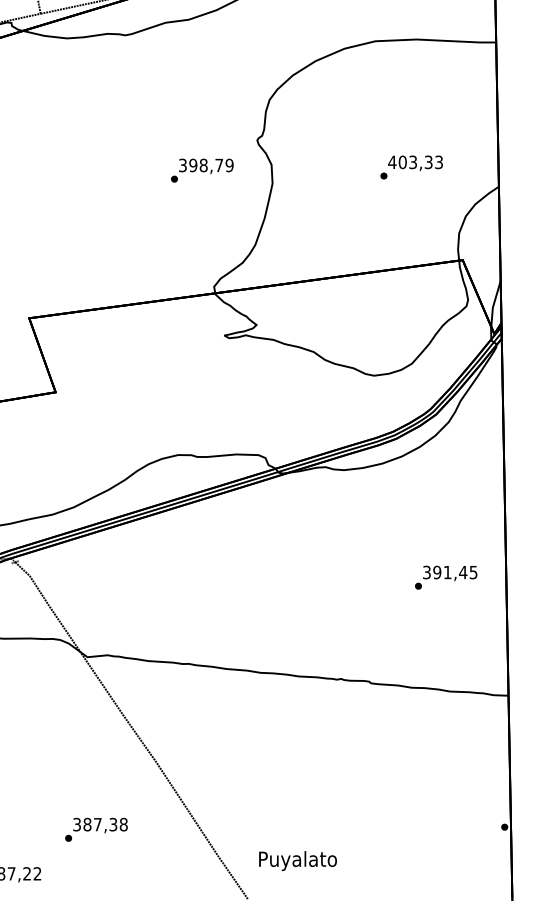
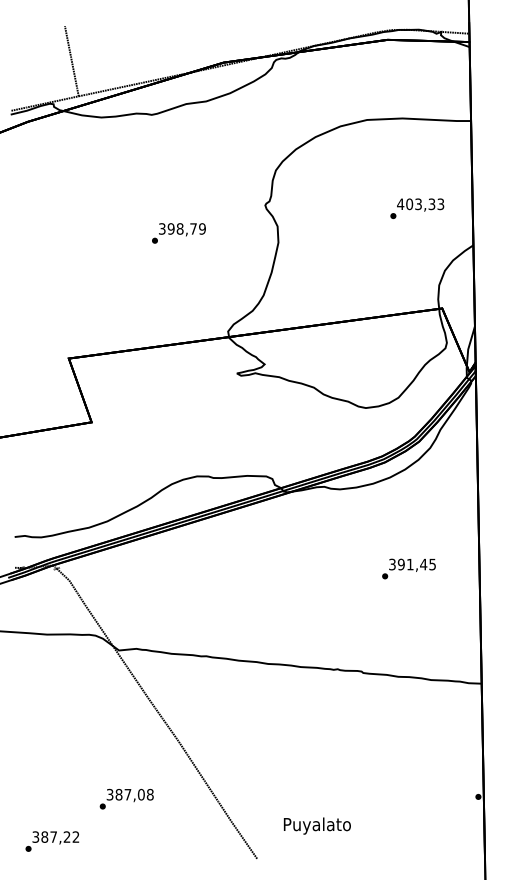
text: (411, 167) -> (417, 208), moved
text: (201, 170) -> (178, 233), moved
text: (445, 577) -> (408, 568), moved
text: (112, 824) -> (140, 794), 387,38 -> 387,08
text: (296, 860) -> (316, 825), moved

